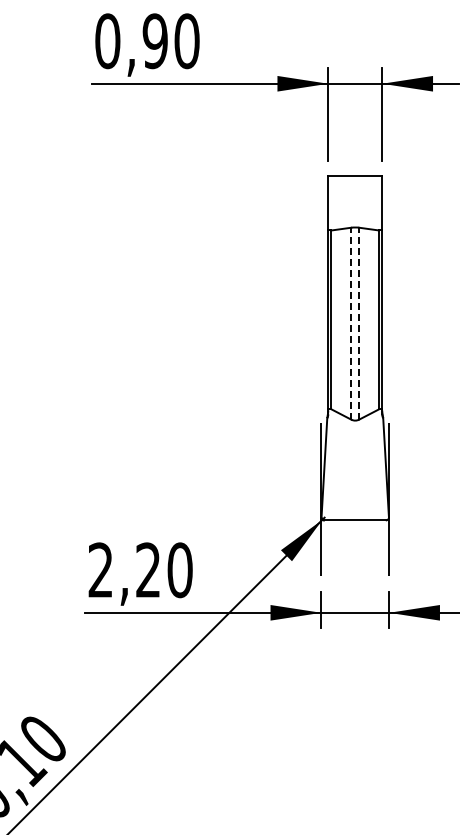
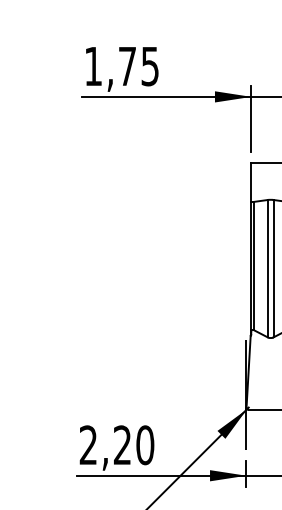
text: (147, 41) -> (121, 66), 0,90 -> 1,75
line: (351, 323) -> (268, 268), dashed -> solid
line: (359, 323) -> (273, 268), dashed -> solid

